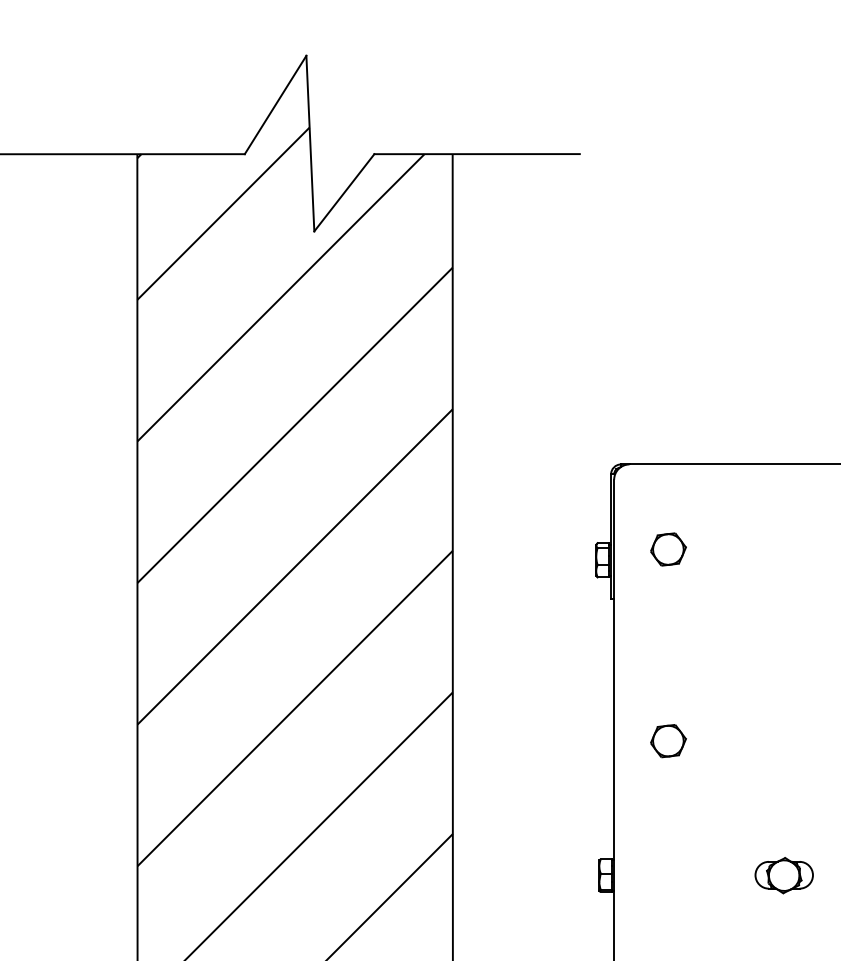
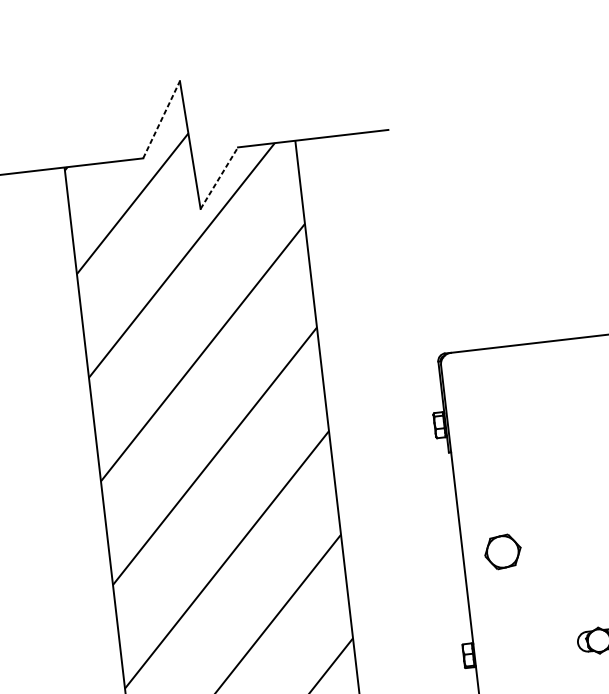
line: (275, 104) -> (161, 119), solid -> dashed
line: (344, 192) -> (219, 177), solid -> dashed
part: (668, 549) -> (486, 411), removed
part: (668, 741) -> (503, 552), size x1.4

